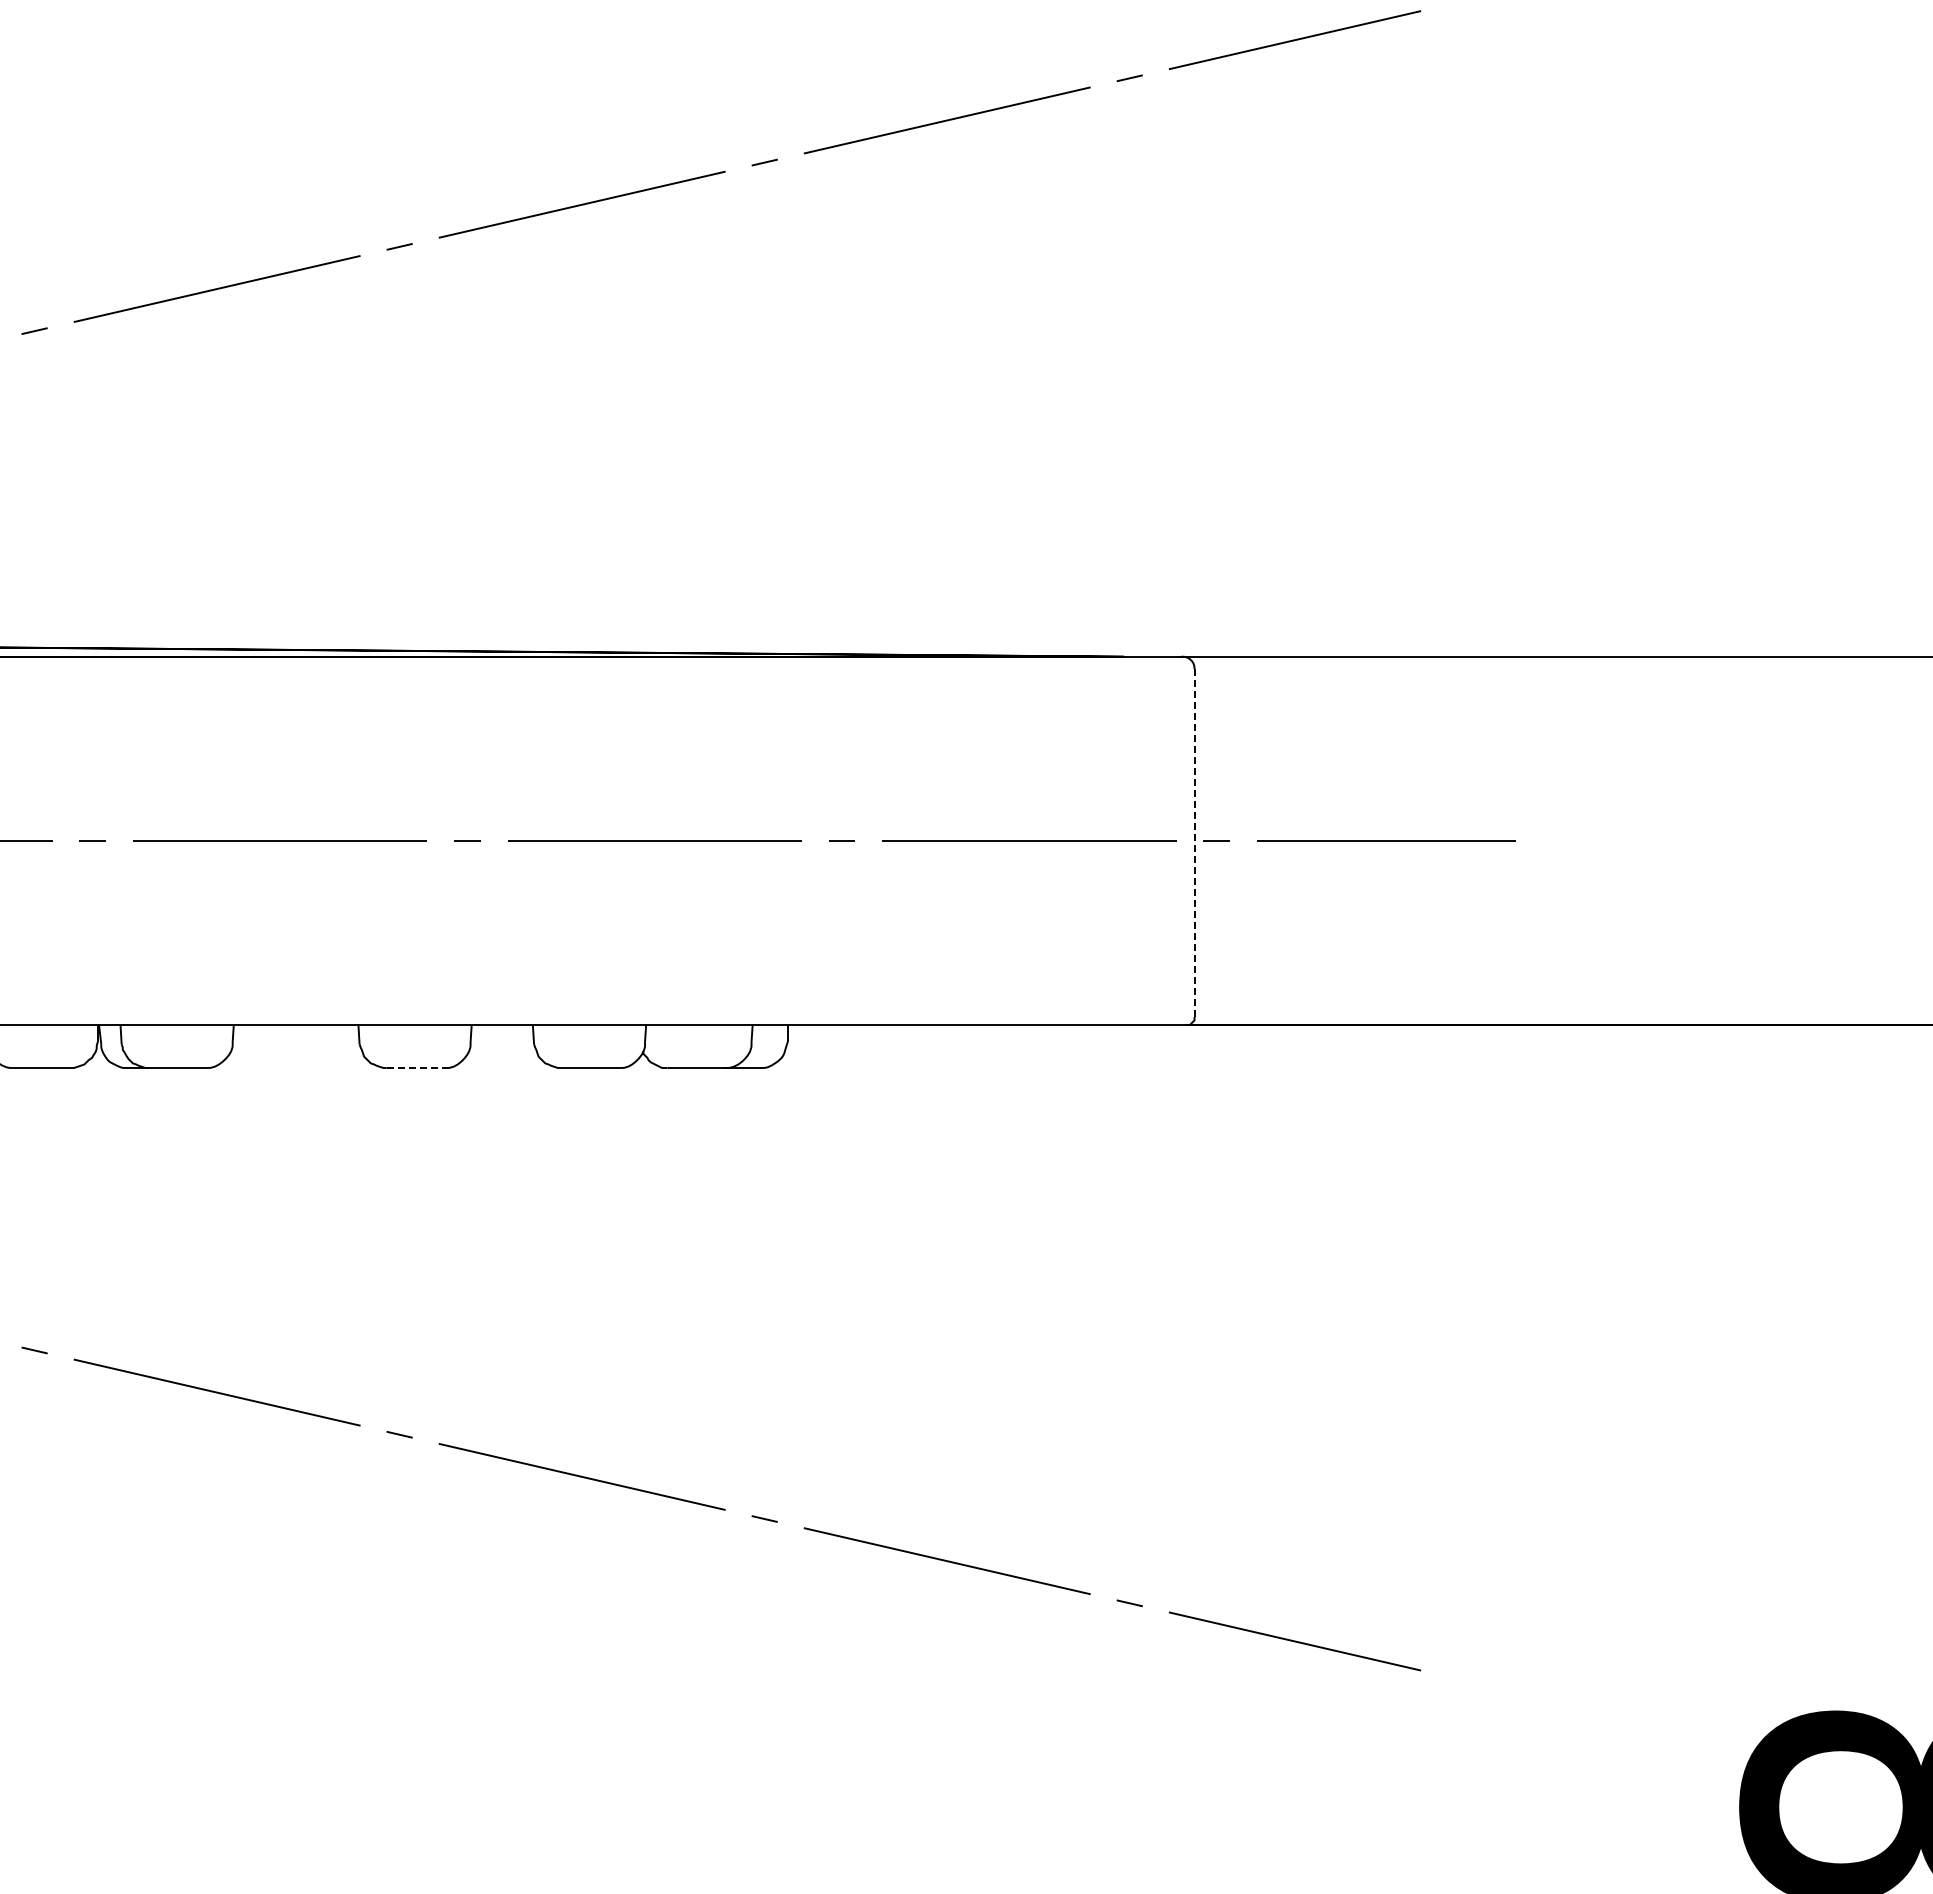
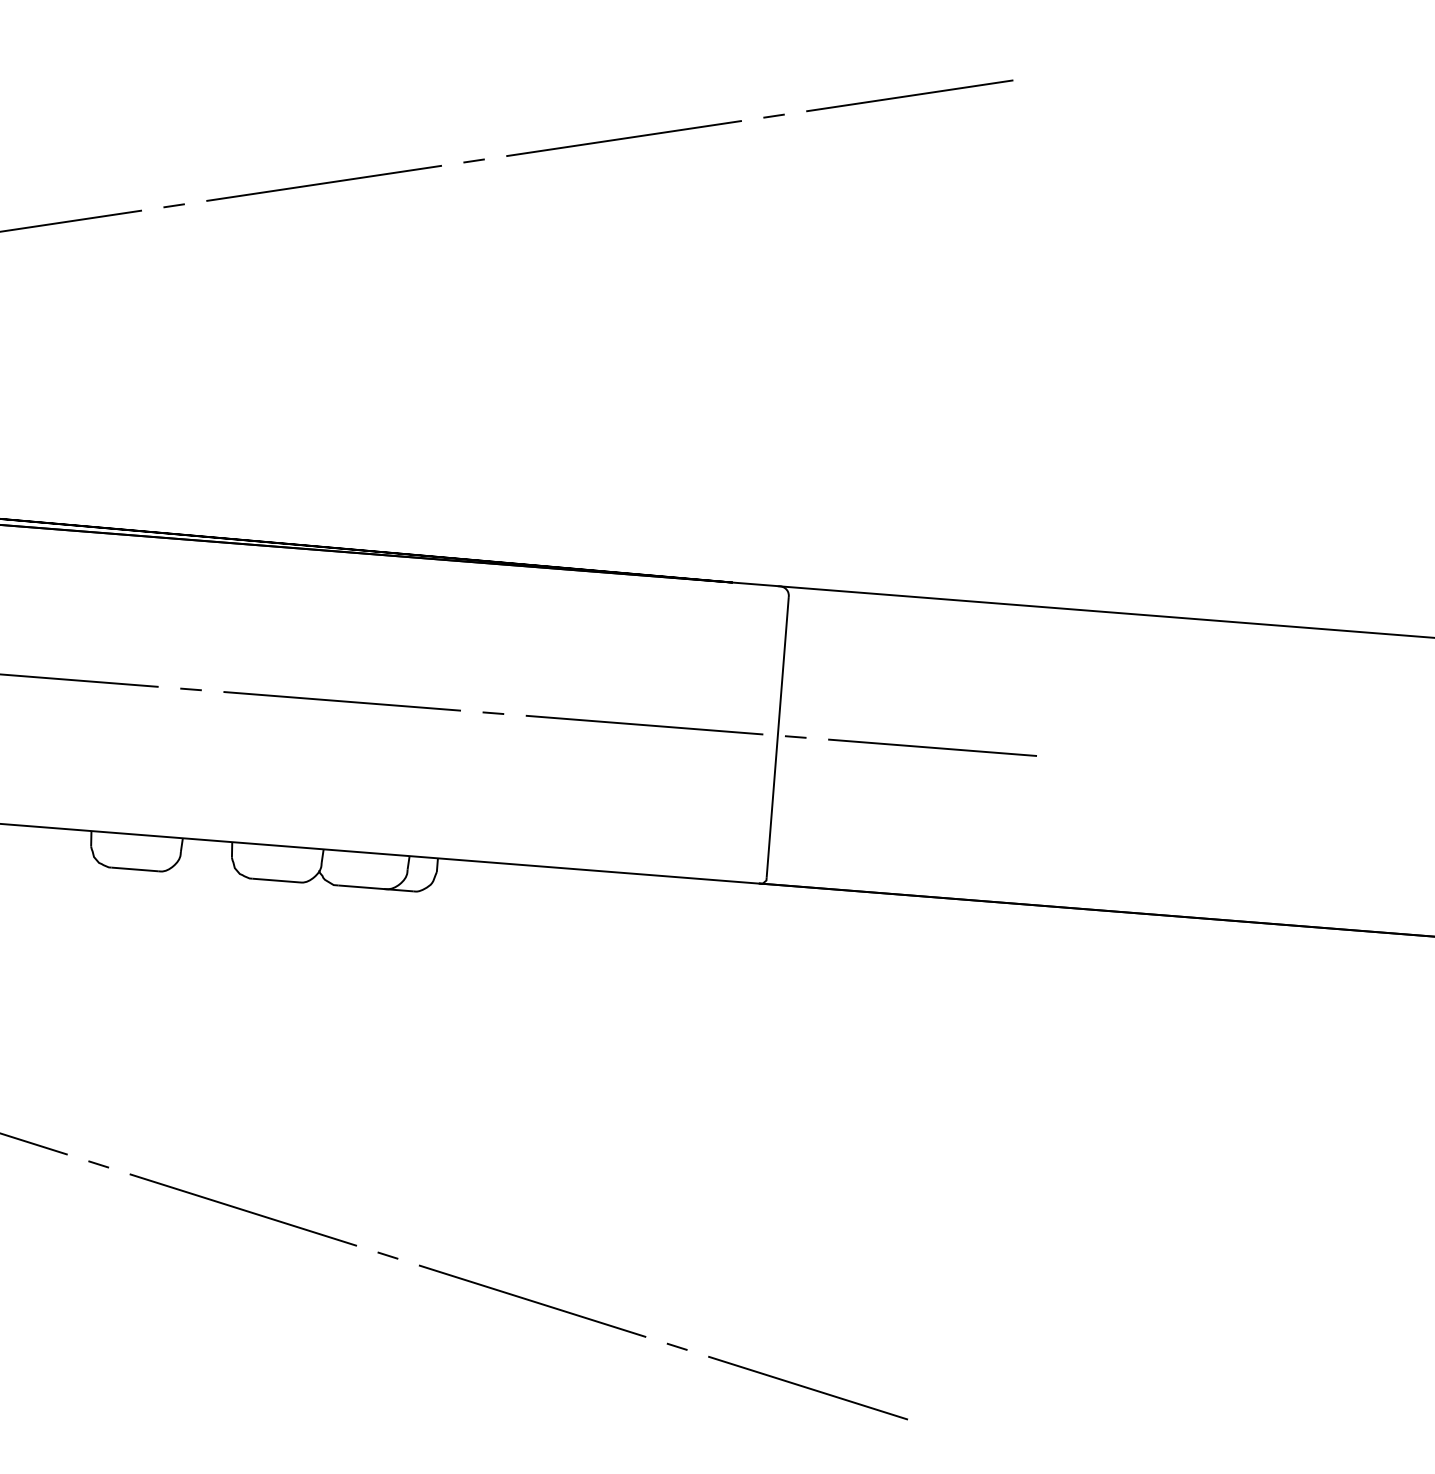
line: (1194, 843) -> (777, 737), dashed -> solid
line: (415, 1067) -> (134, 869), dashed -> solid

